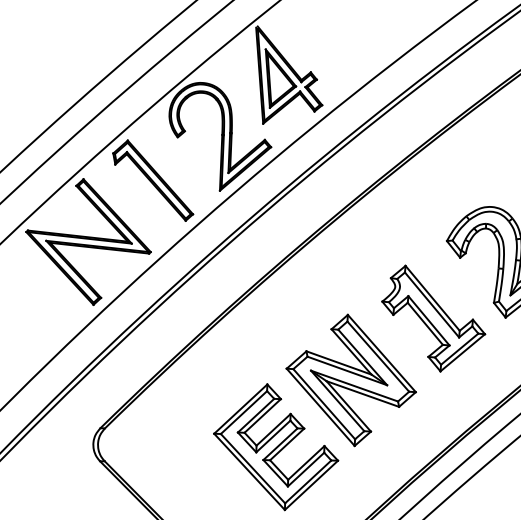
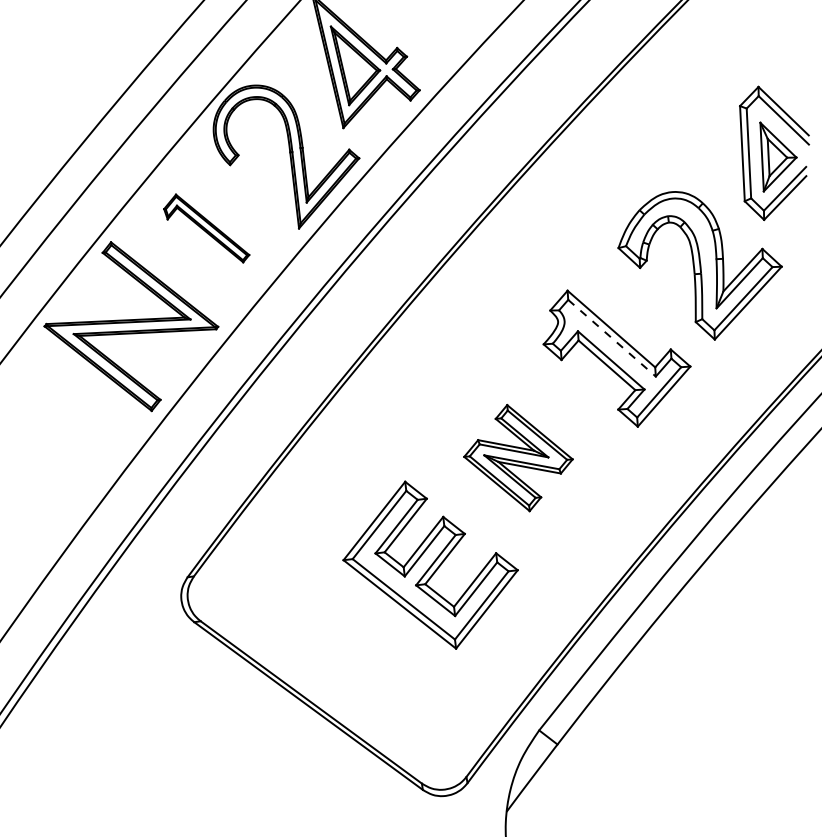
part: (153, 180) -> (206, 228), size x0.7
line: (432, 305) -> (612, 338), solid -> dashed
part: (351, 379) -> (518, 457), size x0.6

